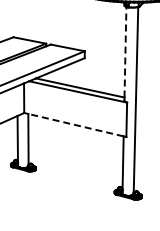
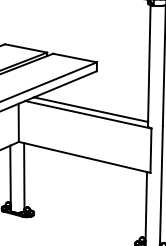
line: (125, 51) -> (149, 62), dashed -> solid
line: (76, 125) -> (86, 158), dashed -> solid

